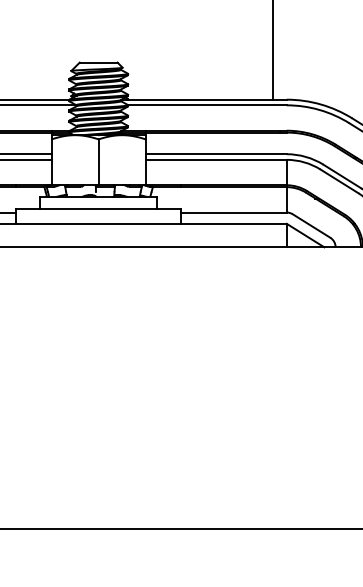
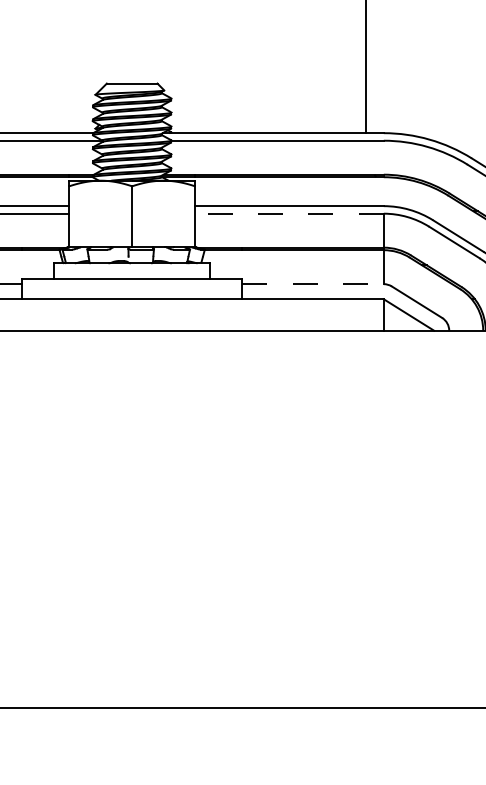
line: (216, 159) -> (289, 213), solid -> dashed
line: (233, 212) -> (312, 284), solid -> dashed

